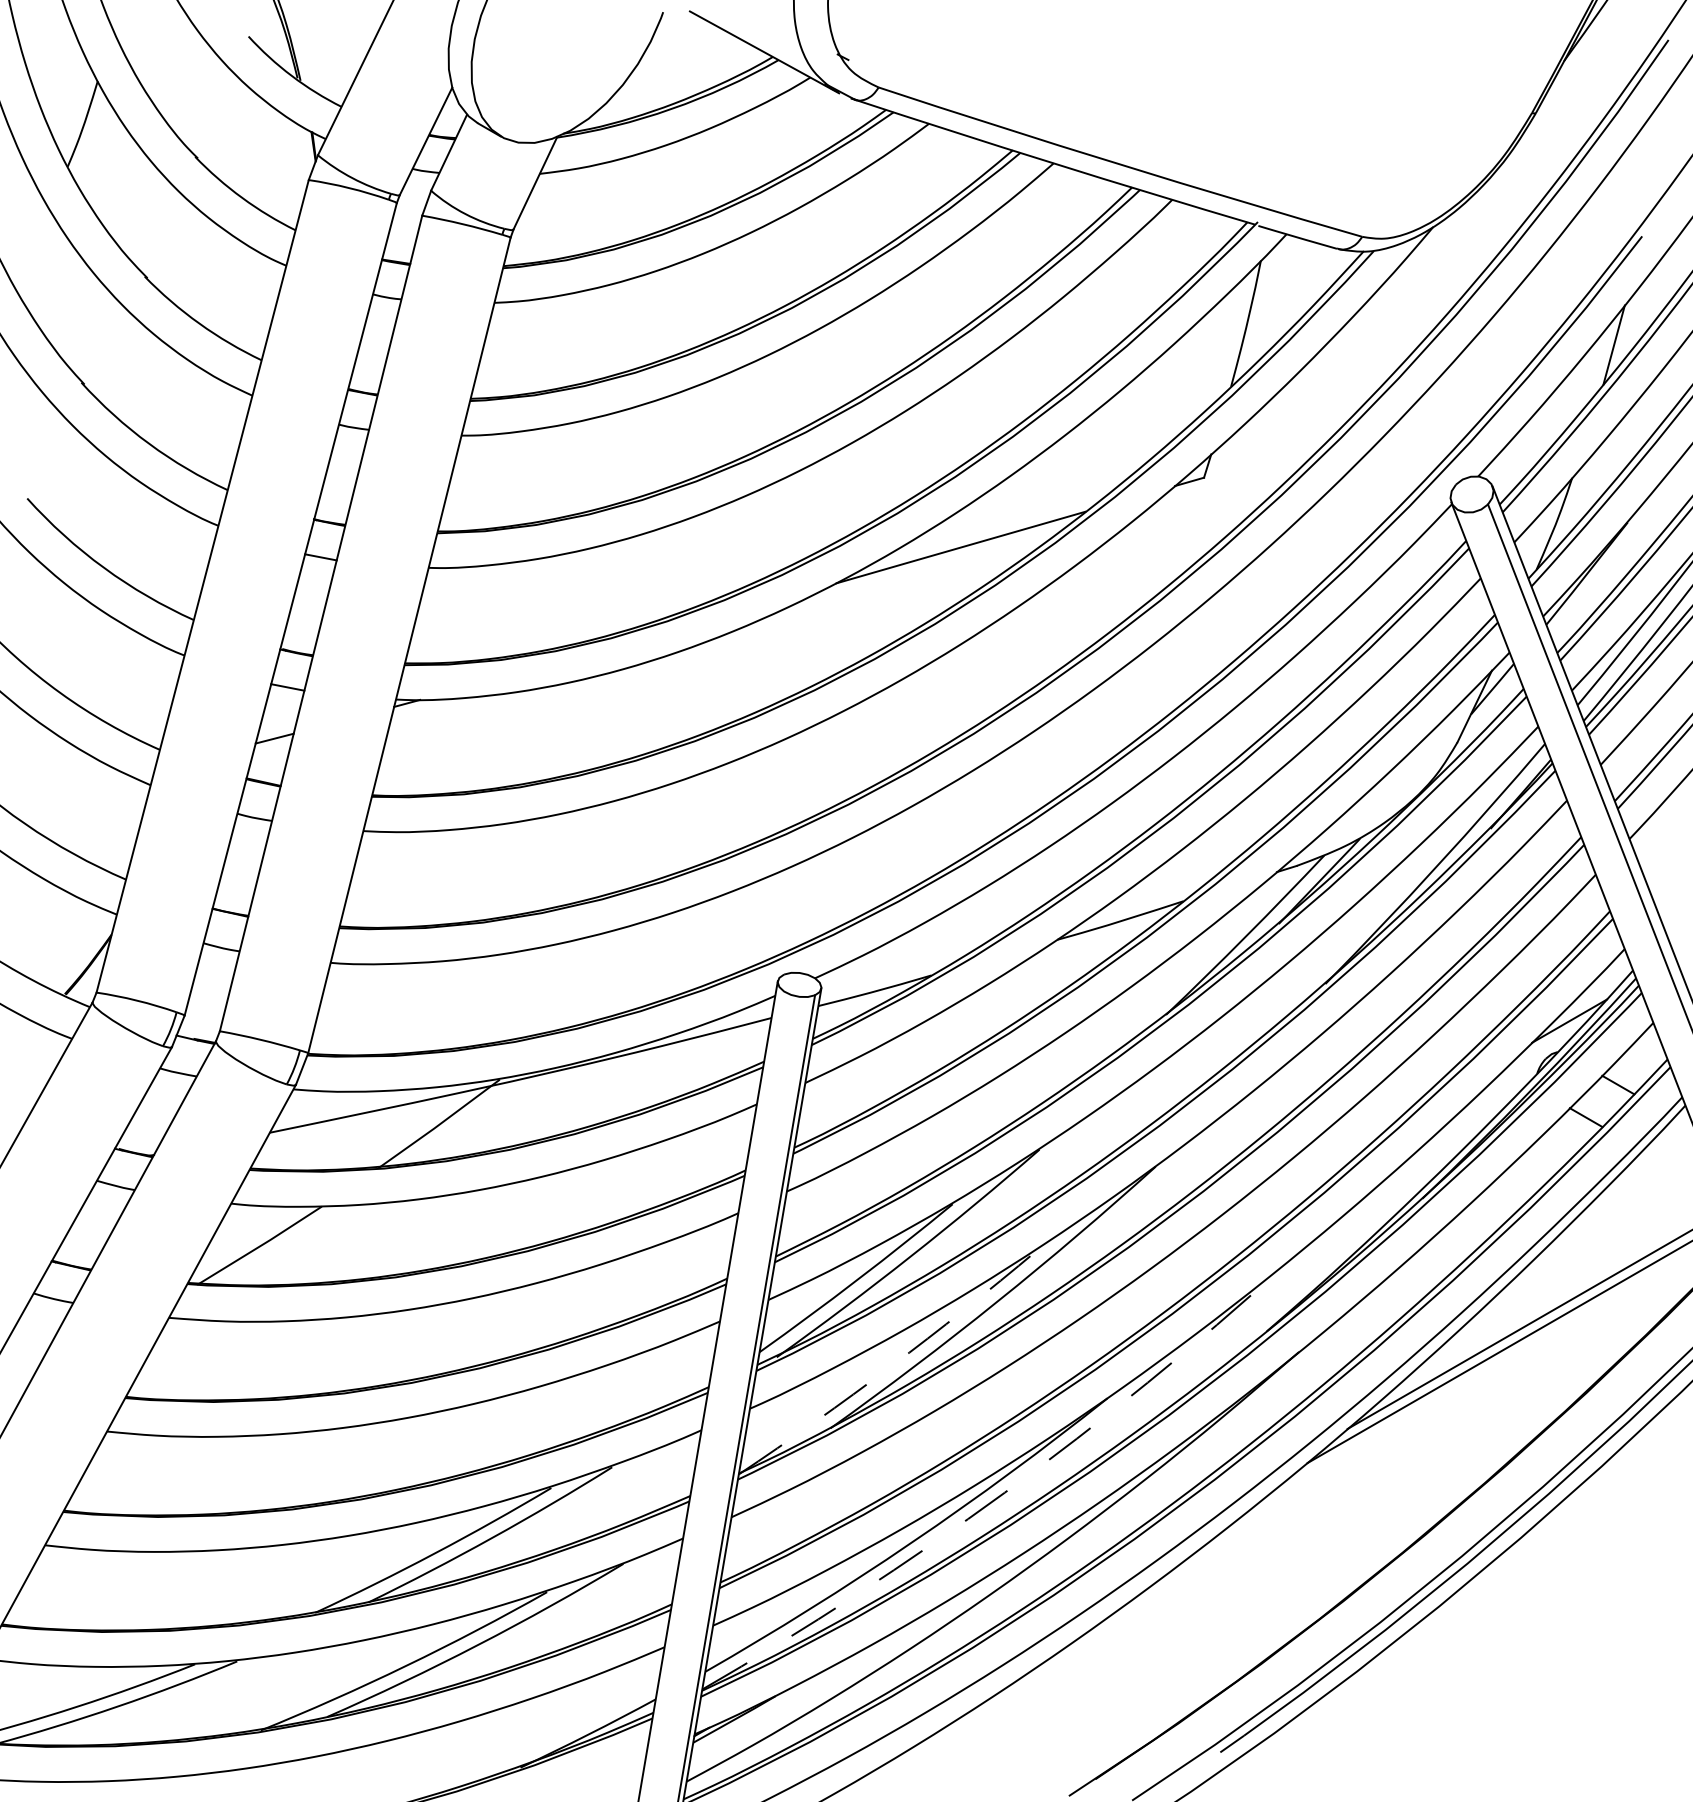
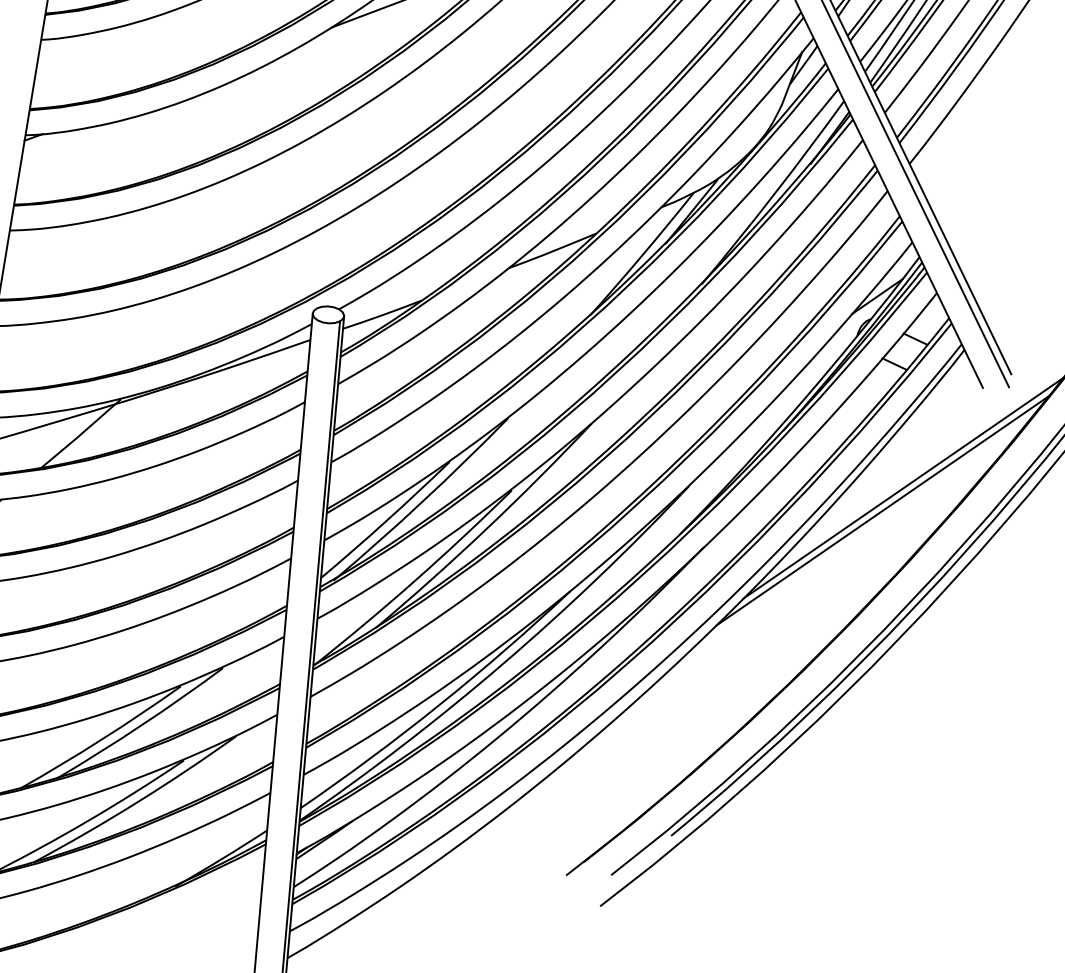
arc: (890, 1366) -> (414, 580), dashed -> solid
arc: (1004, 1492) -> (502, 663), dashed -> solid

